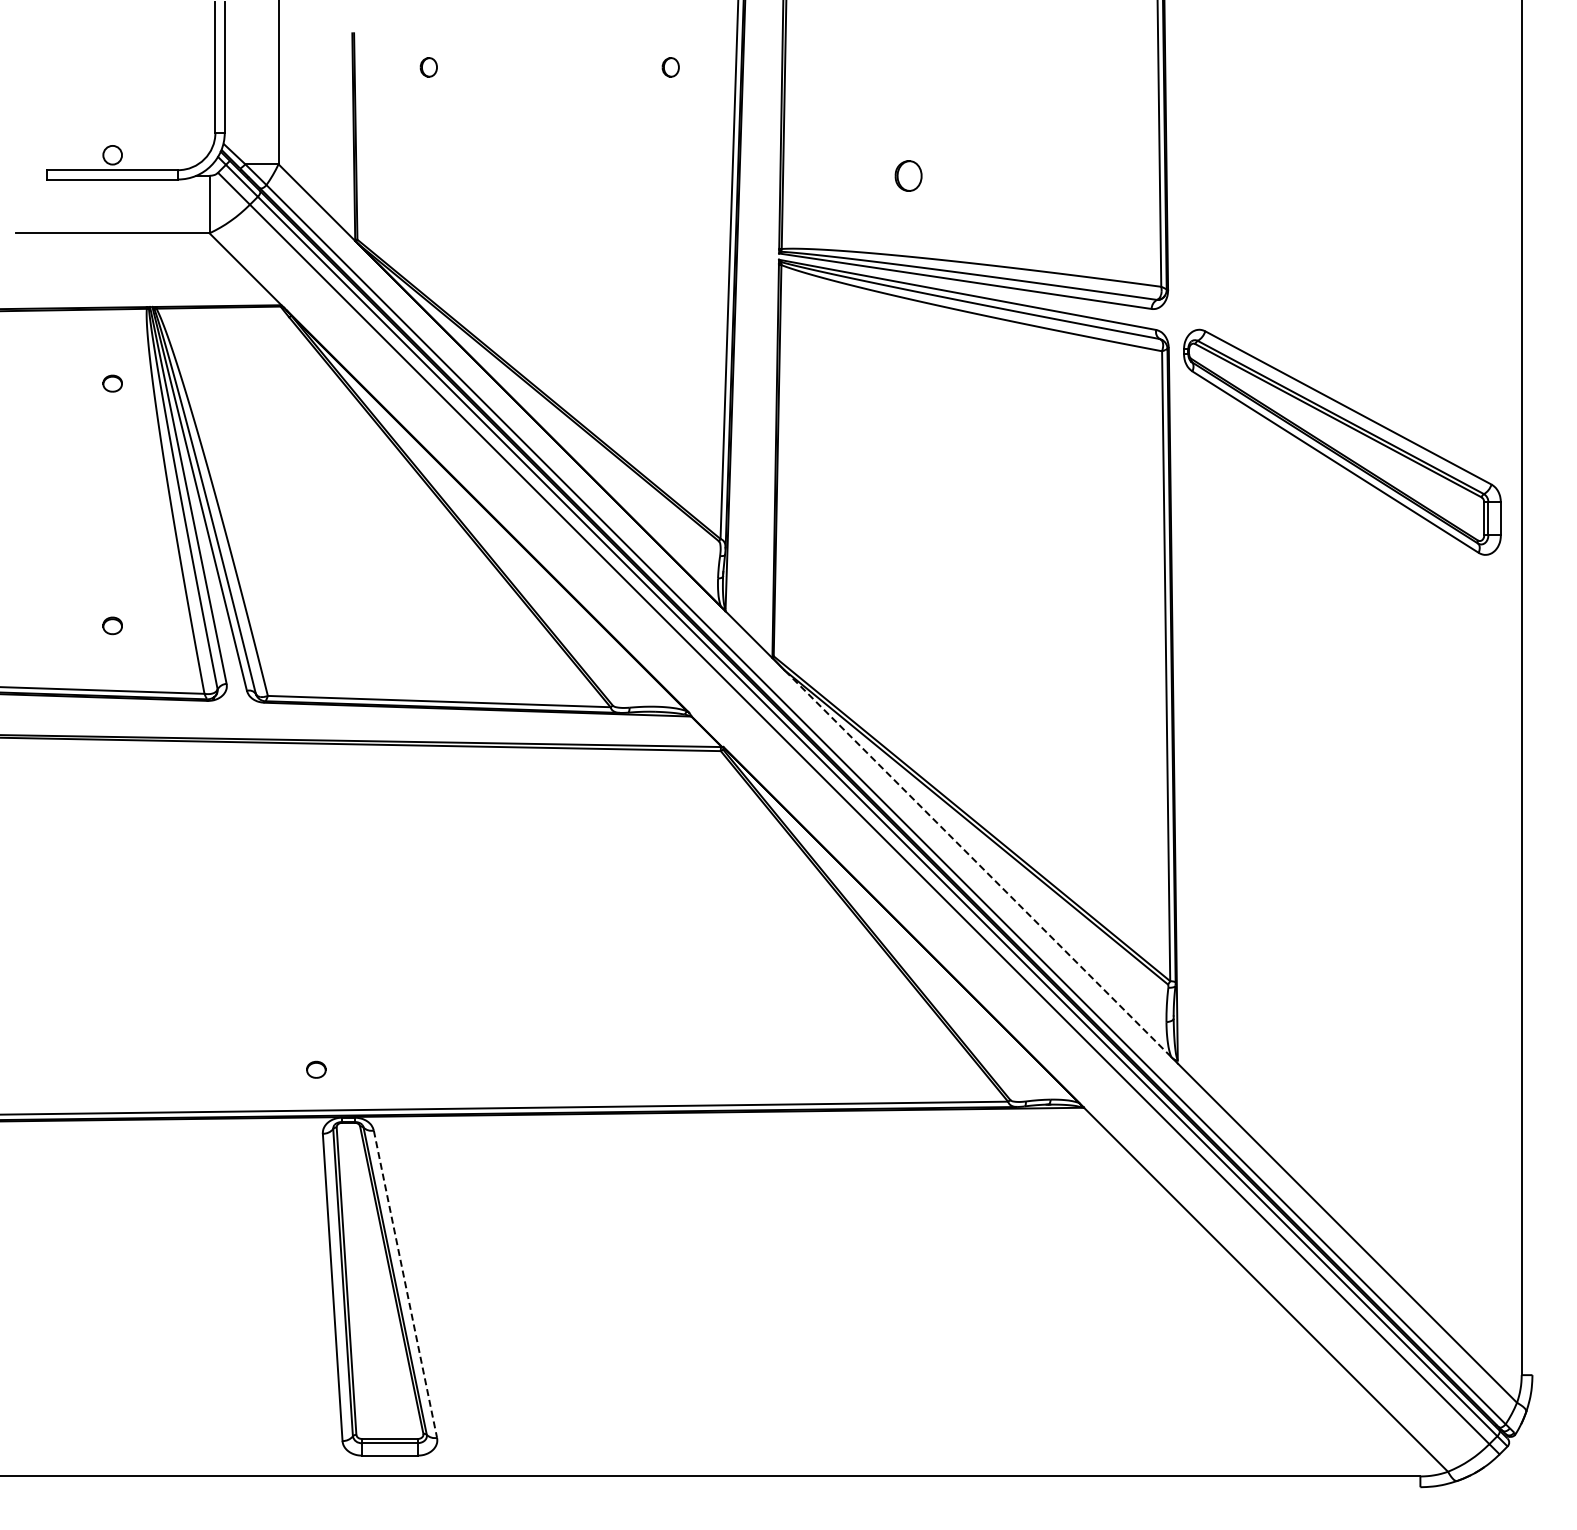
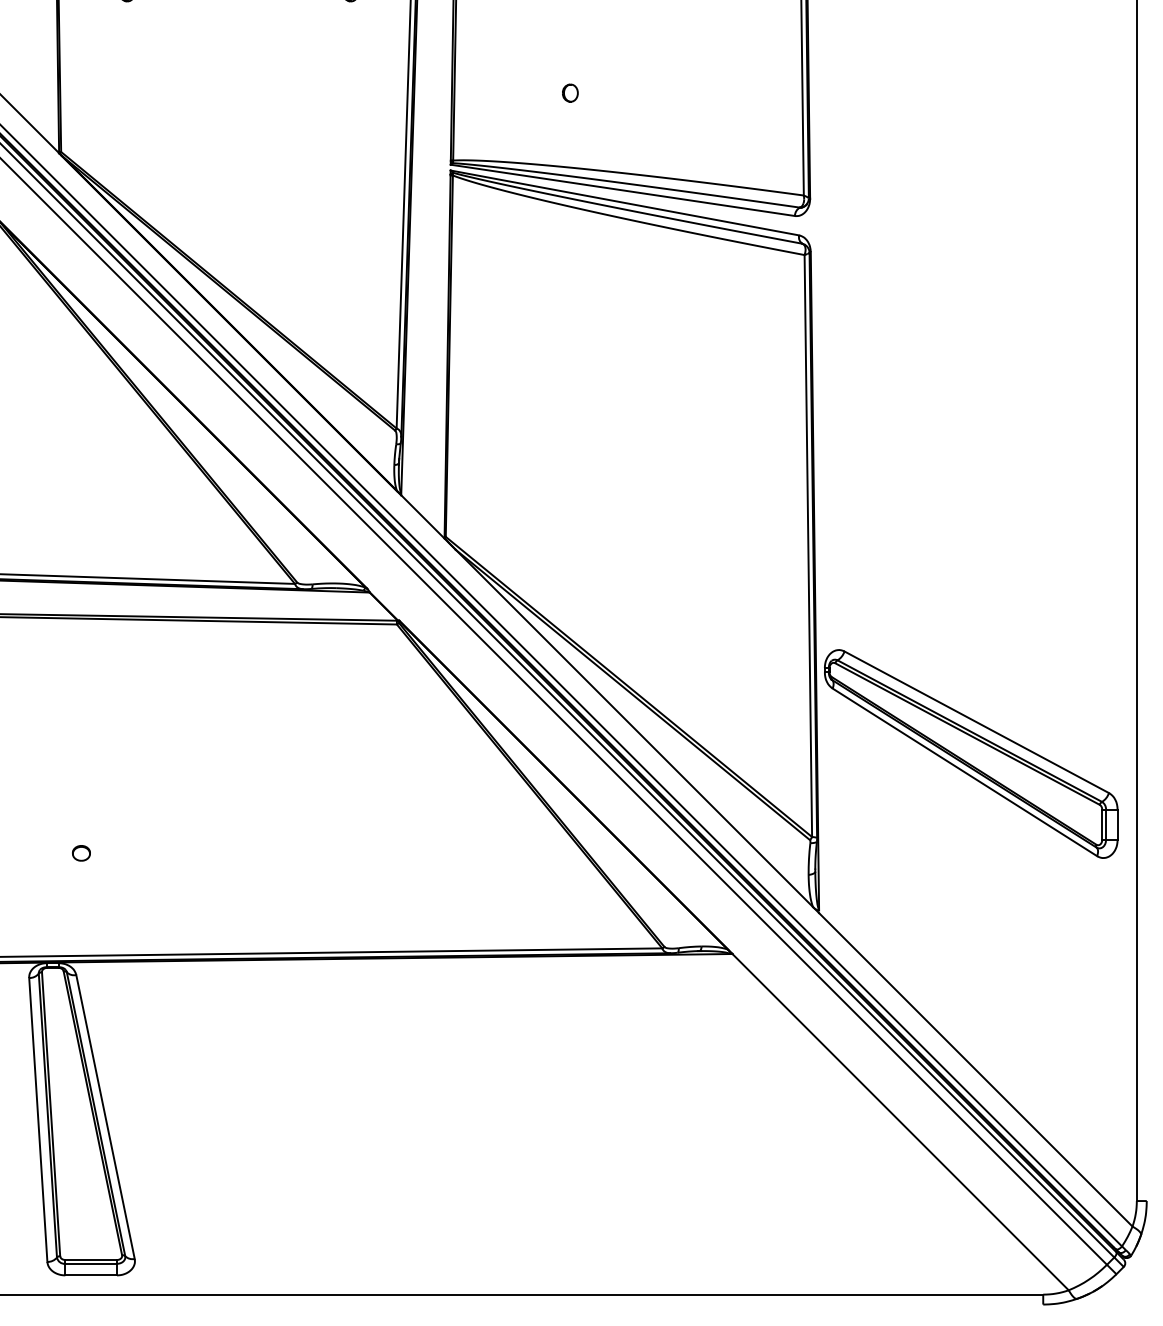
part: (908, 175) -> (570, 92), size x0.62
part: (1342, 441) -> (971, 753), moved
line: (977, 863) -> (634, 728), dashed -> solid
part: (316, 1069) -> (81, 853), moved
line: (405, 1284) -> (105, 1117), dashed -> solid

